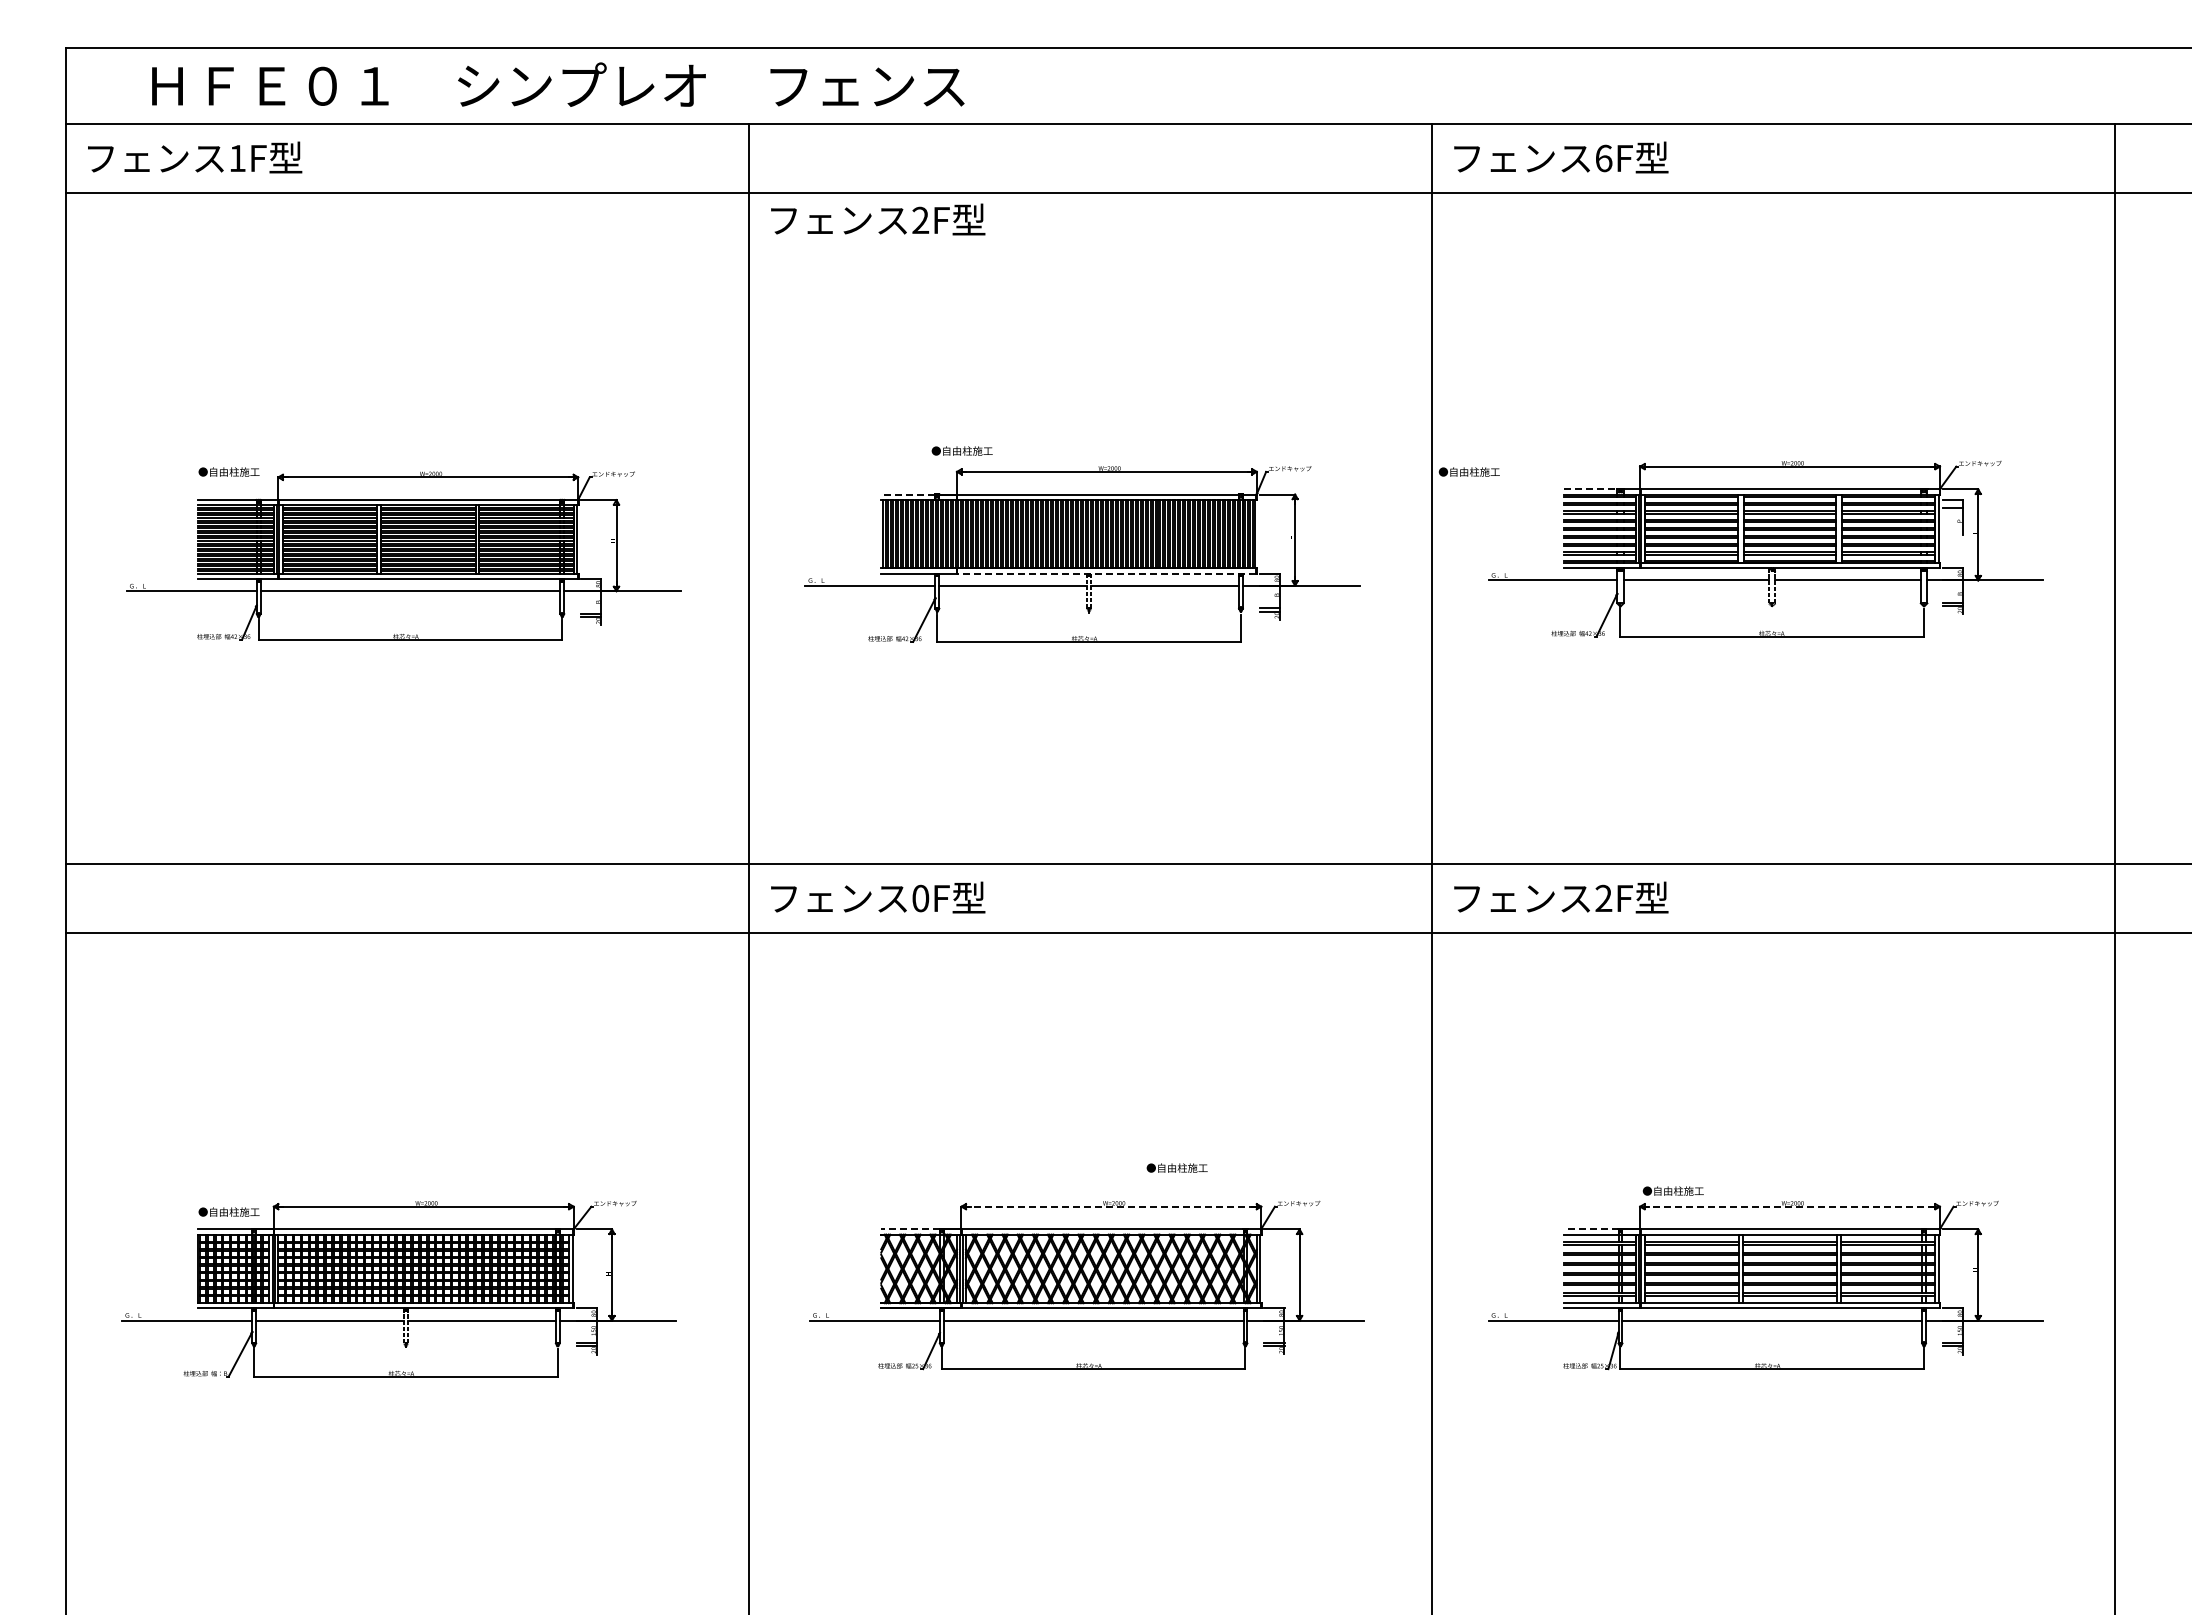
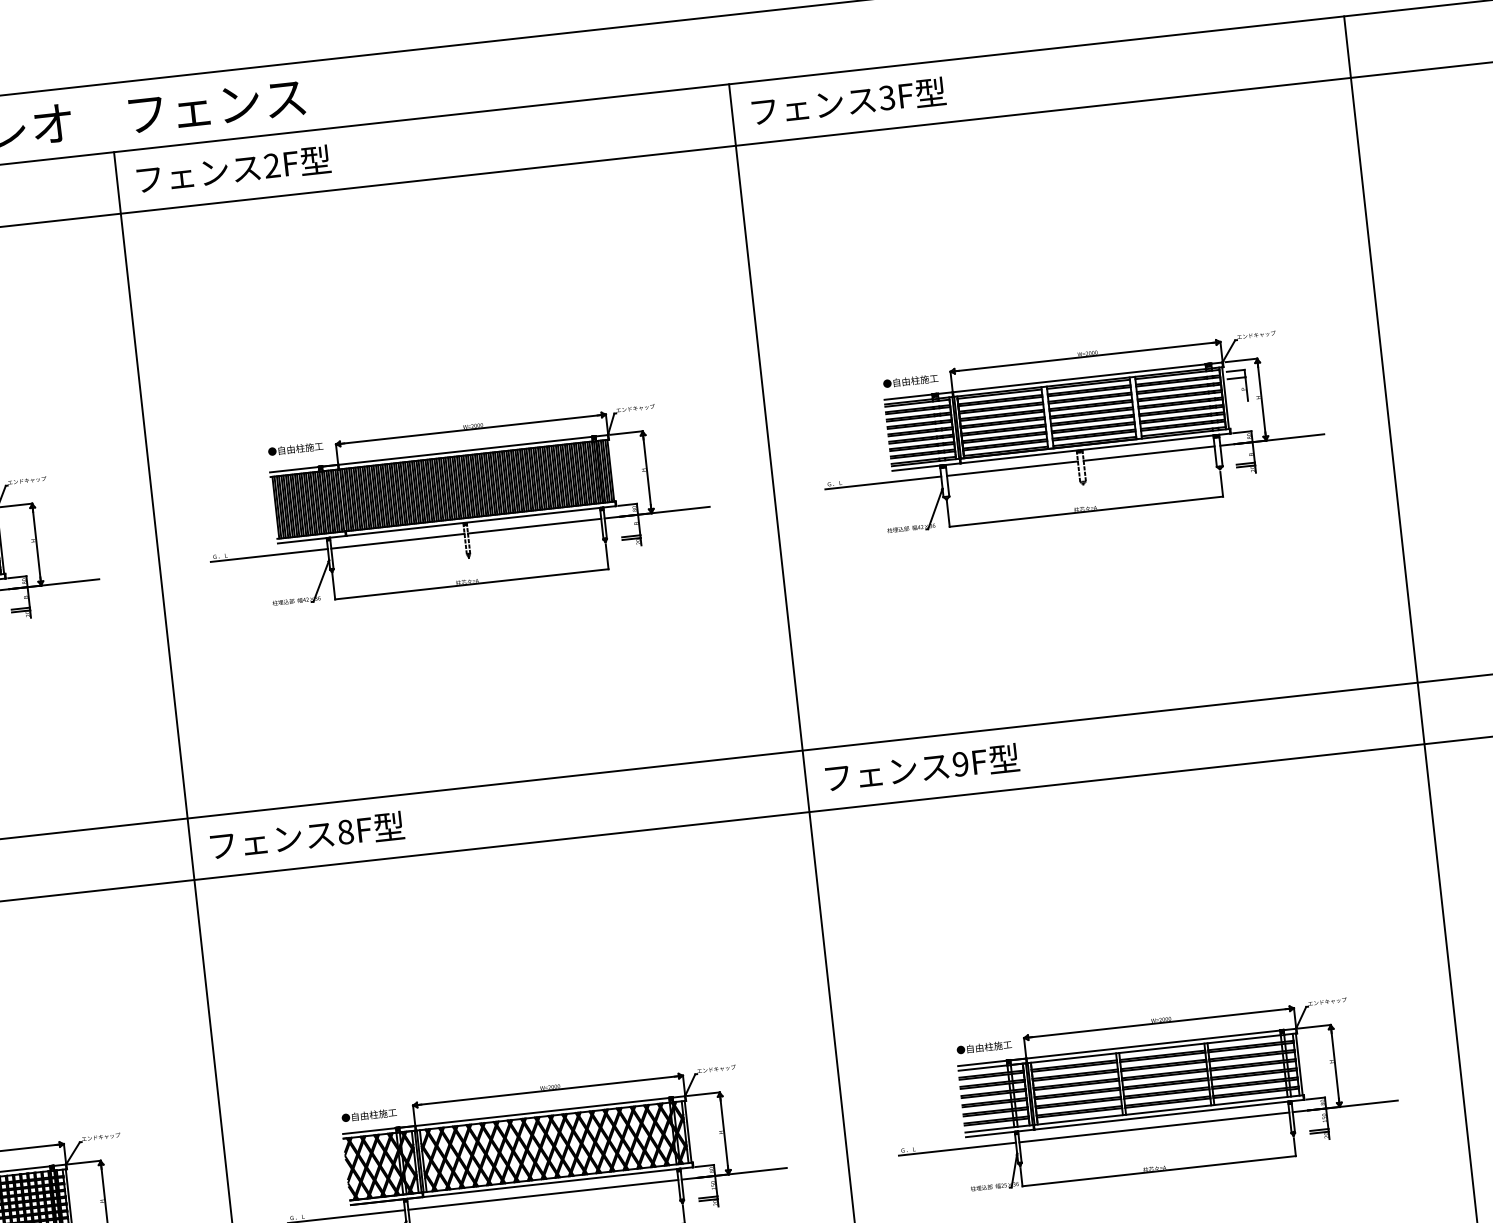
text: (1603, 158) -> (886, 97), 6F -> 3F
text: (878, 219) -> (234, 169), moved
text: (961, 450) -> (294, 448), moved
text: (1468, 471) -> (909, 380), moved
line: (1591, 489) -> (909, 397), dashed -> solid
line: (907, 494) -> (293, 469), dashed -> solid
line: (1106, 573) -> (480, 521), dashed -> solid
text: (920, 898) -> (345, 832), 0F -> 8F
text: (1603, 898) -> (960, 764), 2F -> 9F
text: (1176, 1167) -> (368, 1114), moved
text: (1672, 1190) -> (983, 1046), moved
line: (1111, 1206) -> (548, 1090), dashed -> solid
line: (1790, 1206) -> (1159, 1022), dashed -> solid
line: (910, 1229) -> (369, 1131), dashed -> solid
line: (1590, 1229) -> (981, 1063), dashed -> solid

